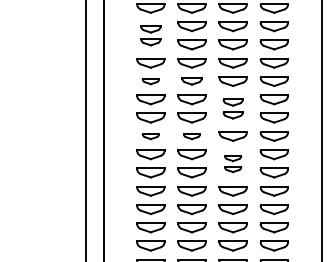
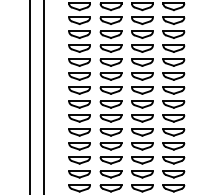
part: (150, 35) -> (79, 41), size x1.43
part: (150, 81) -> (79, 76), size x1.67
part: (191, 81) -> (110, 76), size x1.43
part: (232, 108) -> (141, 97), size x1.43
part: (150, 136) -> (79, 118), size x1.67
part: (191, 136) -> (110, 118), size x1.67
part: (232, 163) -> (141, 138), size x1.67

